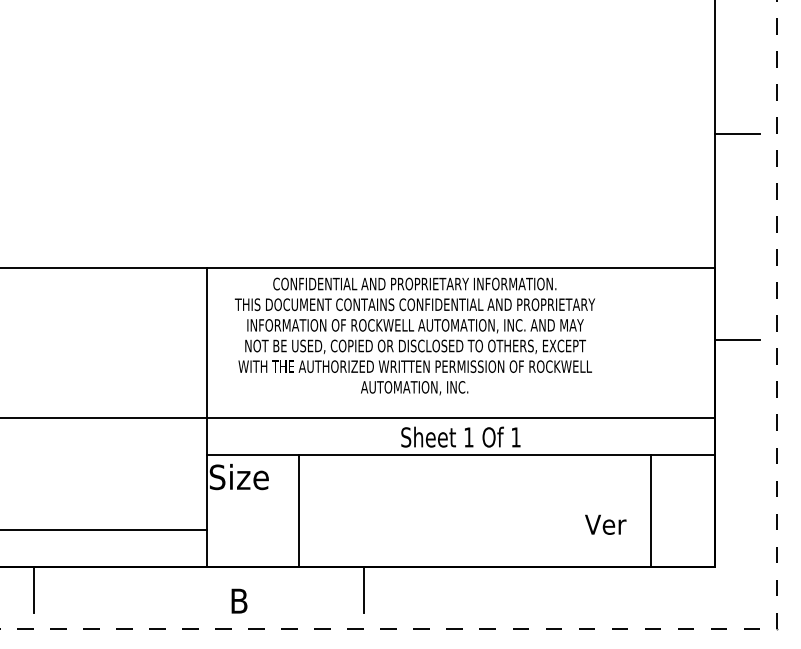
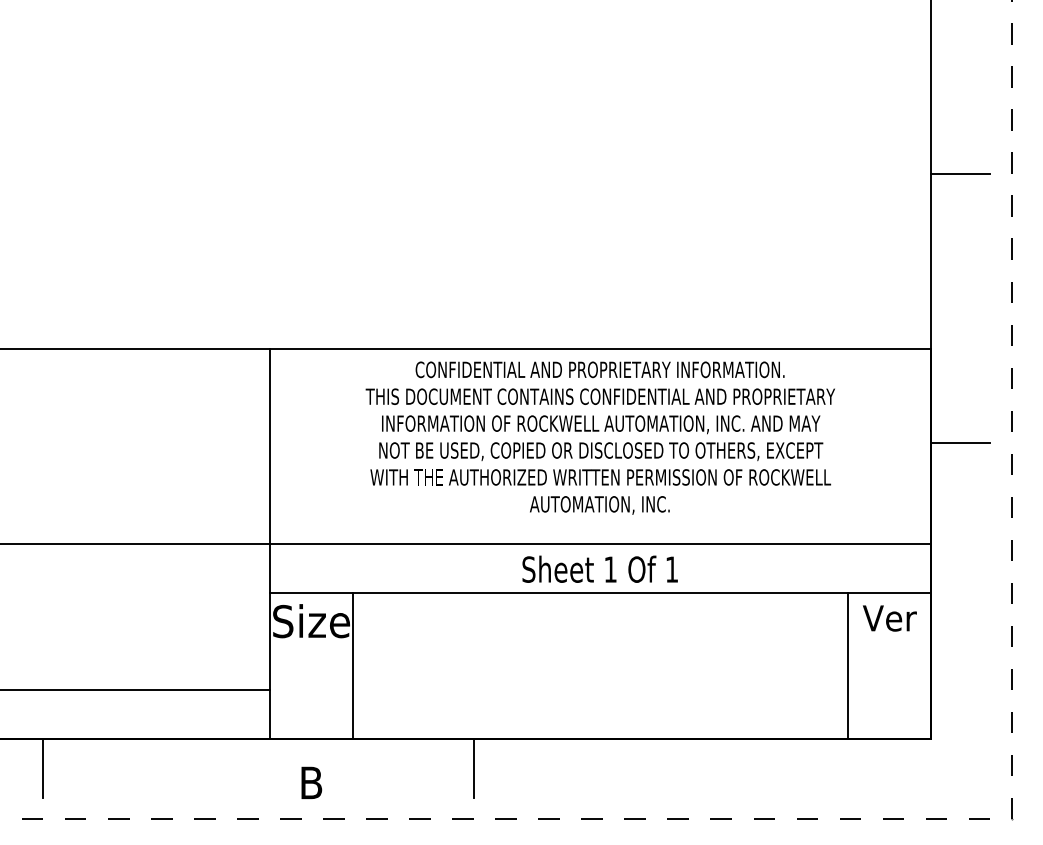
text: (414, 336) -> (599, 437), moved
line: (298, 511) -> (352, 665), moved
text: (605, 524) -> (889, 618), moved

